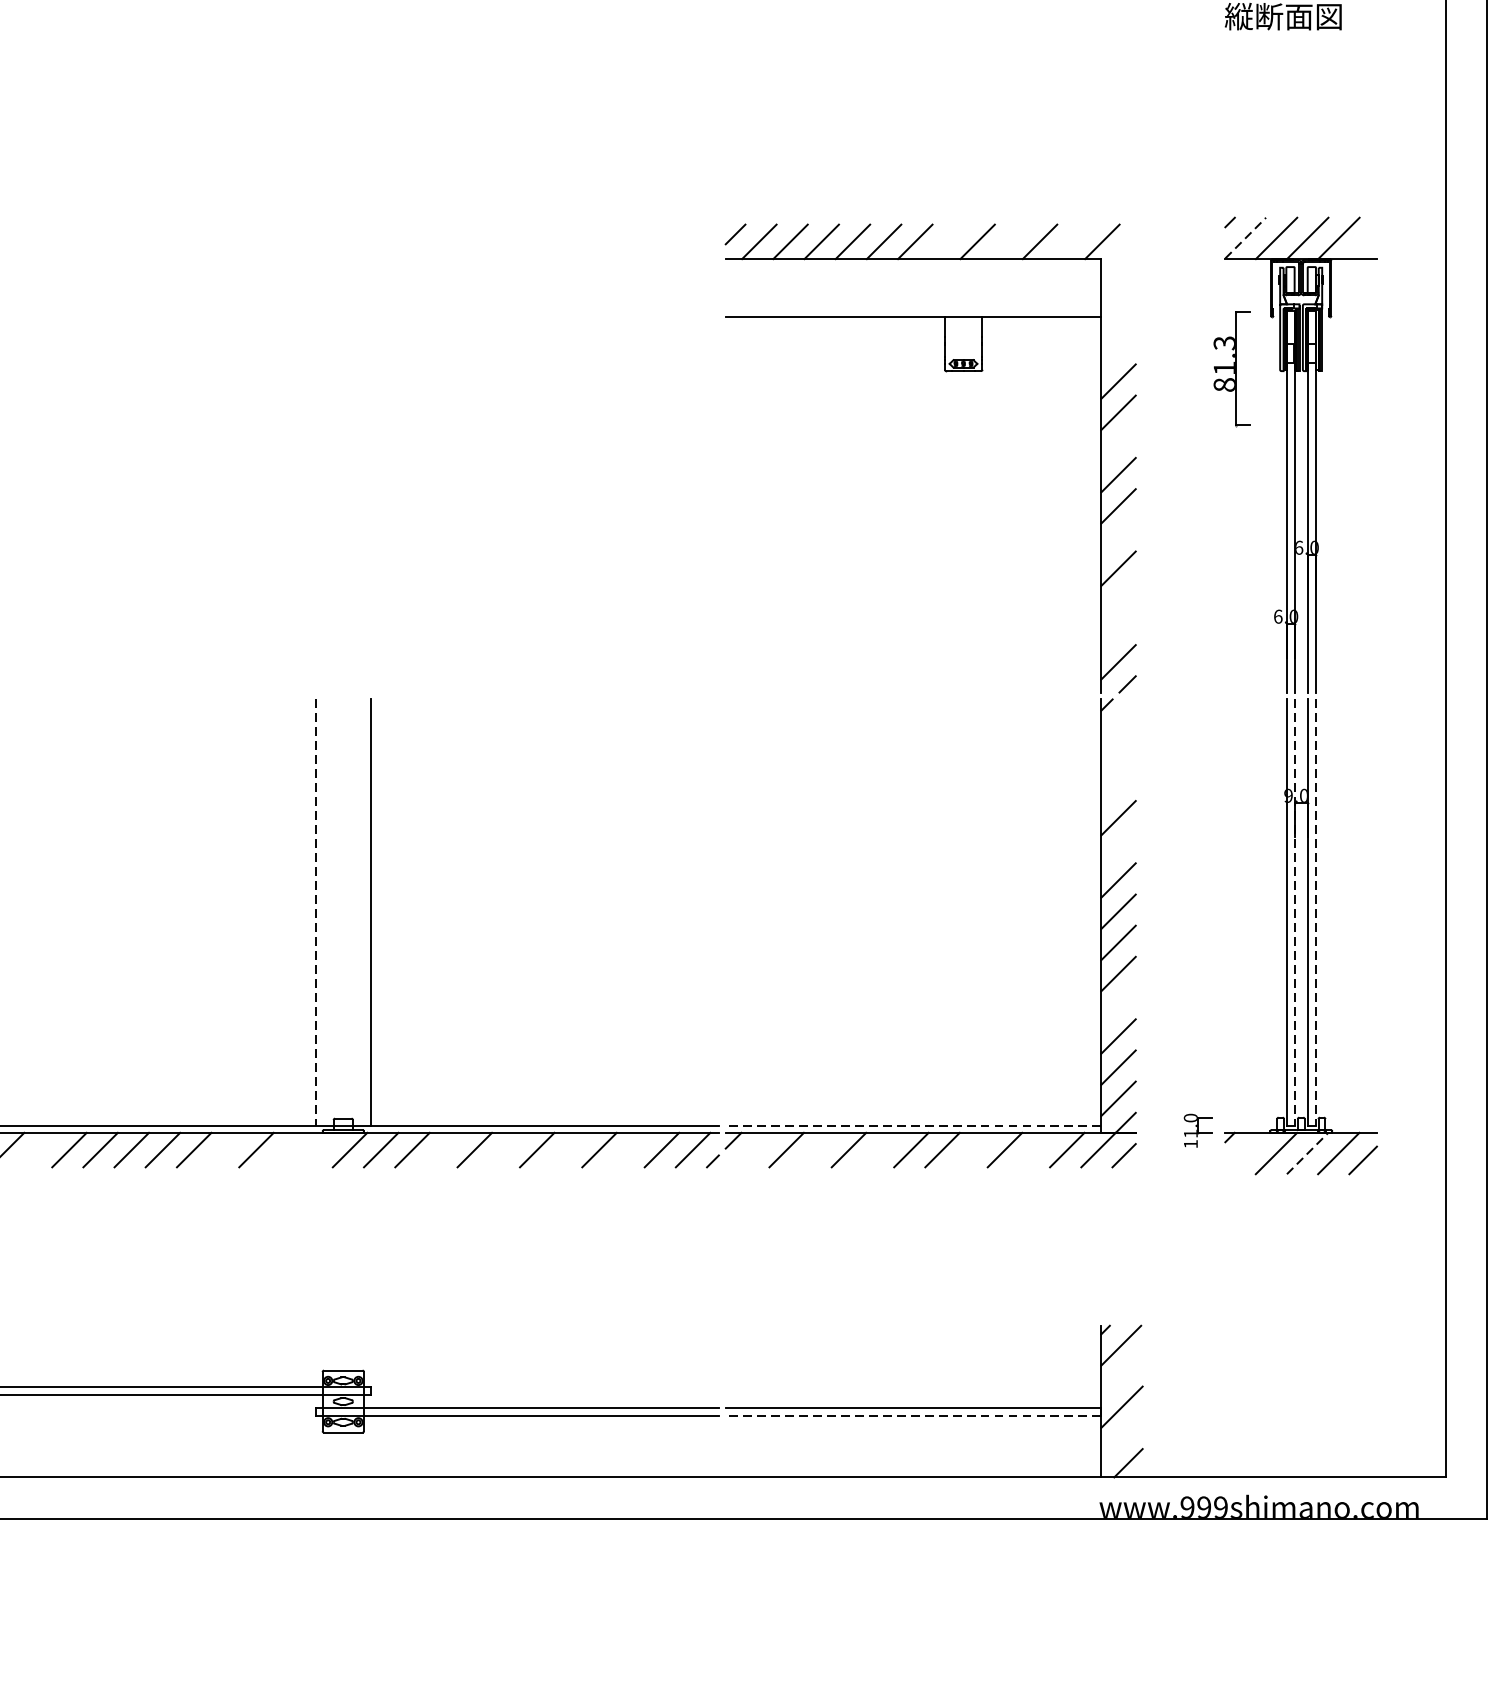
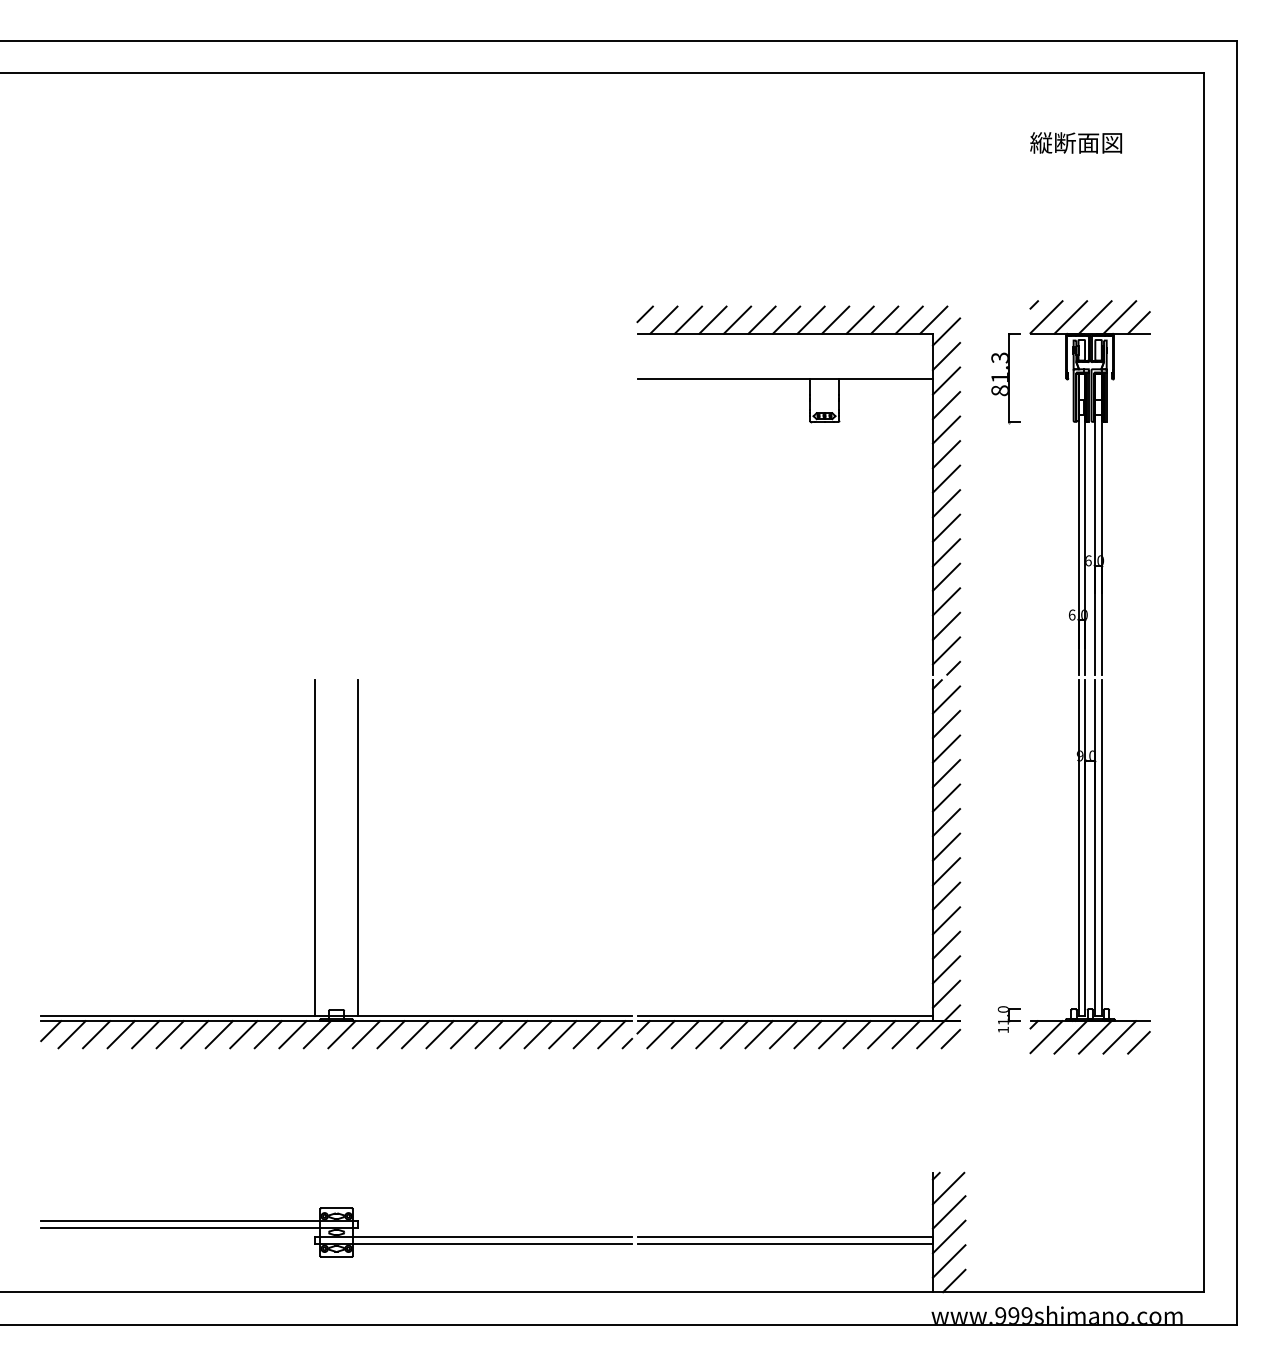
line: (1245, 238) -> (1046, 317), dashed -> solid
line: (945, 241) -> (810, 319), added
line: (1007, 241) -> (859, 319), added
line: (1070, 241) -> (908, 319), added
line: (1362, 244) -> (1138, 322), added
line: (1118, 256) -> (946, 331), added
line: (1118, 288) -> (946, 356), added
line: (1118, 318) -> (946, 380), added
line: (1118, 350) -> (946, 405), added
part: (1231, 369) -> (1005, 378), moved
line: (1118, 443) -> (946, 478), added
line: (1118, 537) -> (946, 552), added
line: (1118, 599) -> (946, 601), added
line: (1118, 629) -> (946, 625), added
line: (1118, 724) -> (946, 699), added
line: (1118, 755) -> (946, 724), added
line: (1118, 786) -> (946, 748), added
line: (1118, 848) -> (946, 797), added
line: (315, 912) -> (314, 847), dashed -> solid
line: (1295, 912) -> (1085, 847), dashed -> solid
line: (1315, 912) -> (1101, 847), dashed -> solid
line: (1118, 1004) -> (946, 920), added
line: (913, 1125) -> (785, 1015), dashed -> solid
line: (38, 1149) -> (96, 1034), added
line: (224, 1149) -> (243, 1034), added
line: (287, 1149) -> (292, 1034), added
line: (317, 1149) -> (316, 1034), added
line: (443, 1149) -> (415, 1034), added
line: (505, 1149) -> (464, 1034), added
line: (568, 1149) -> (513, 1034), added
line: (630, 1149) -> (562, 1034), added
line: (755, 1149) -> (660, 1034), added
line: (817, 1149) -> (709, 1034), added
line: (879, 1149) -> (758, 1034), added
line: (973, 1149) -> (832, 1034), added
line: (1035, 1149) -> (881, 1034), added
line: (1245, 1153) -> (1046, 1037), added
line: (1307, 1153) -> (1095, 1037), dashed -> solid
line: (1121, 1376) -> (948, 1212), added
line: (913, 1415) -> (785, 1243), dashed -> solid
line: (1121, 1438) -> (948, 1261), added

